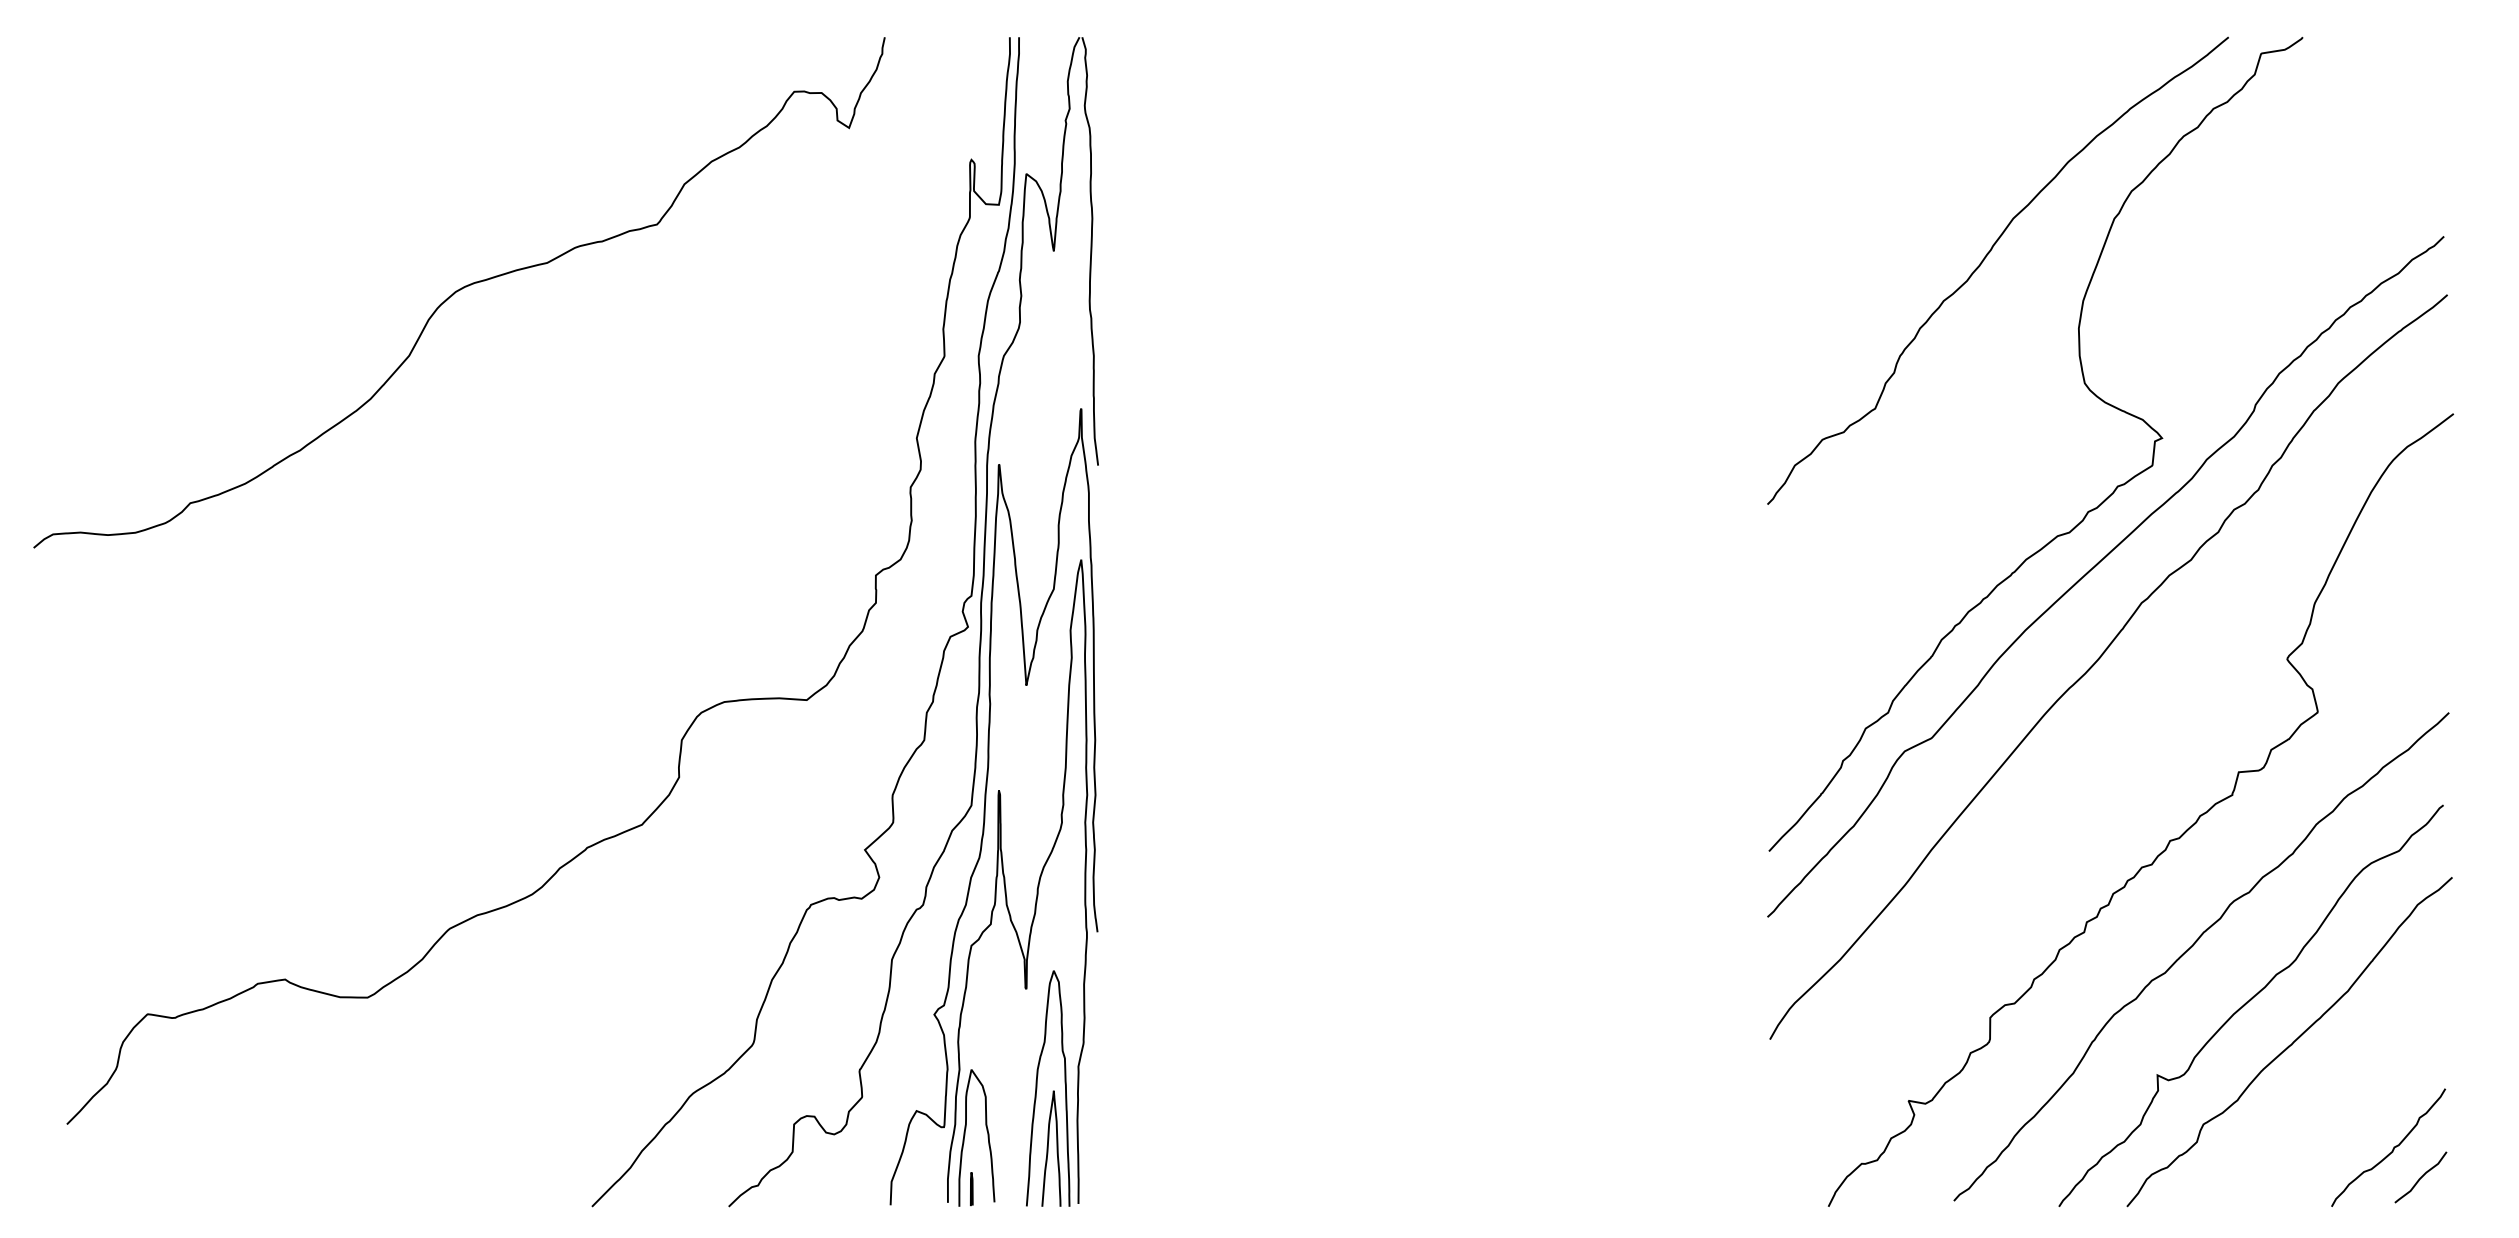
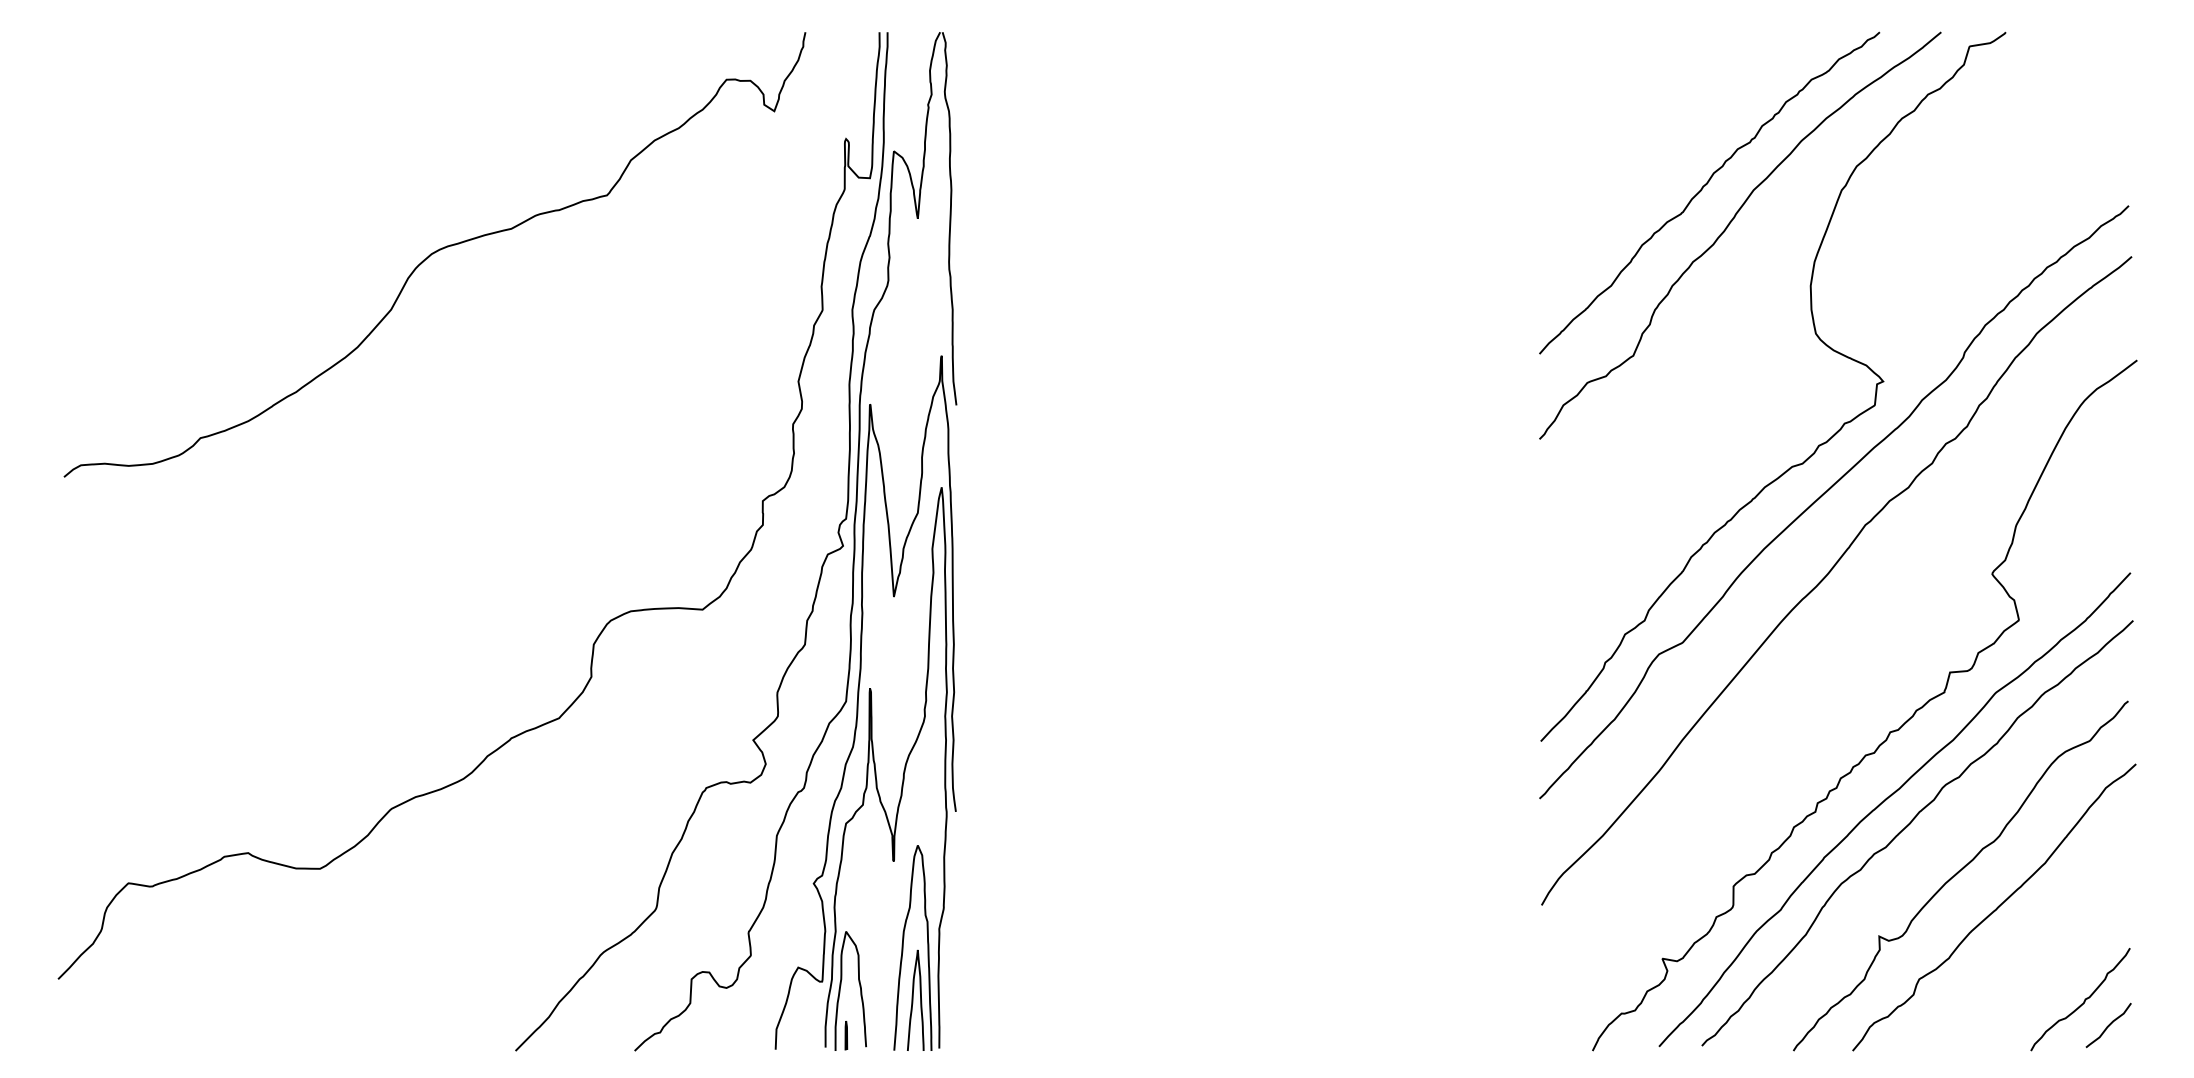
curve: (1954, 218) -> (1702, 190), added
curve: (458, 291) -> (434, 253), moved
curve: (2166, 918) -> (1887, 799), added

